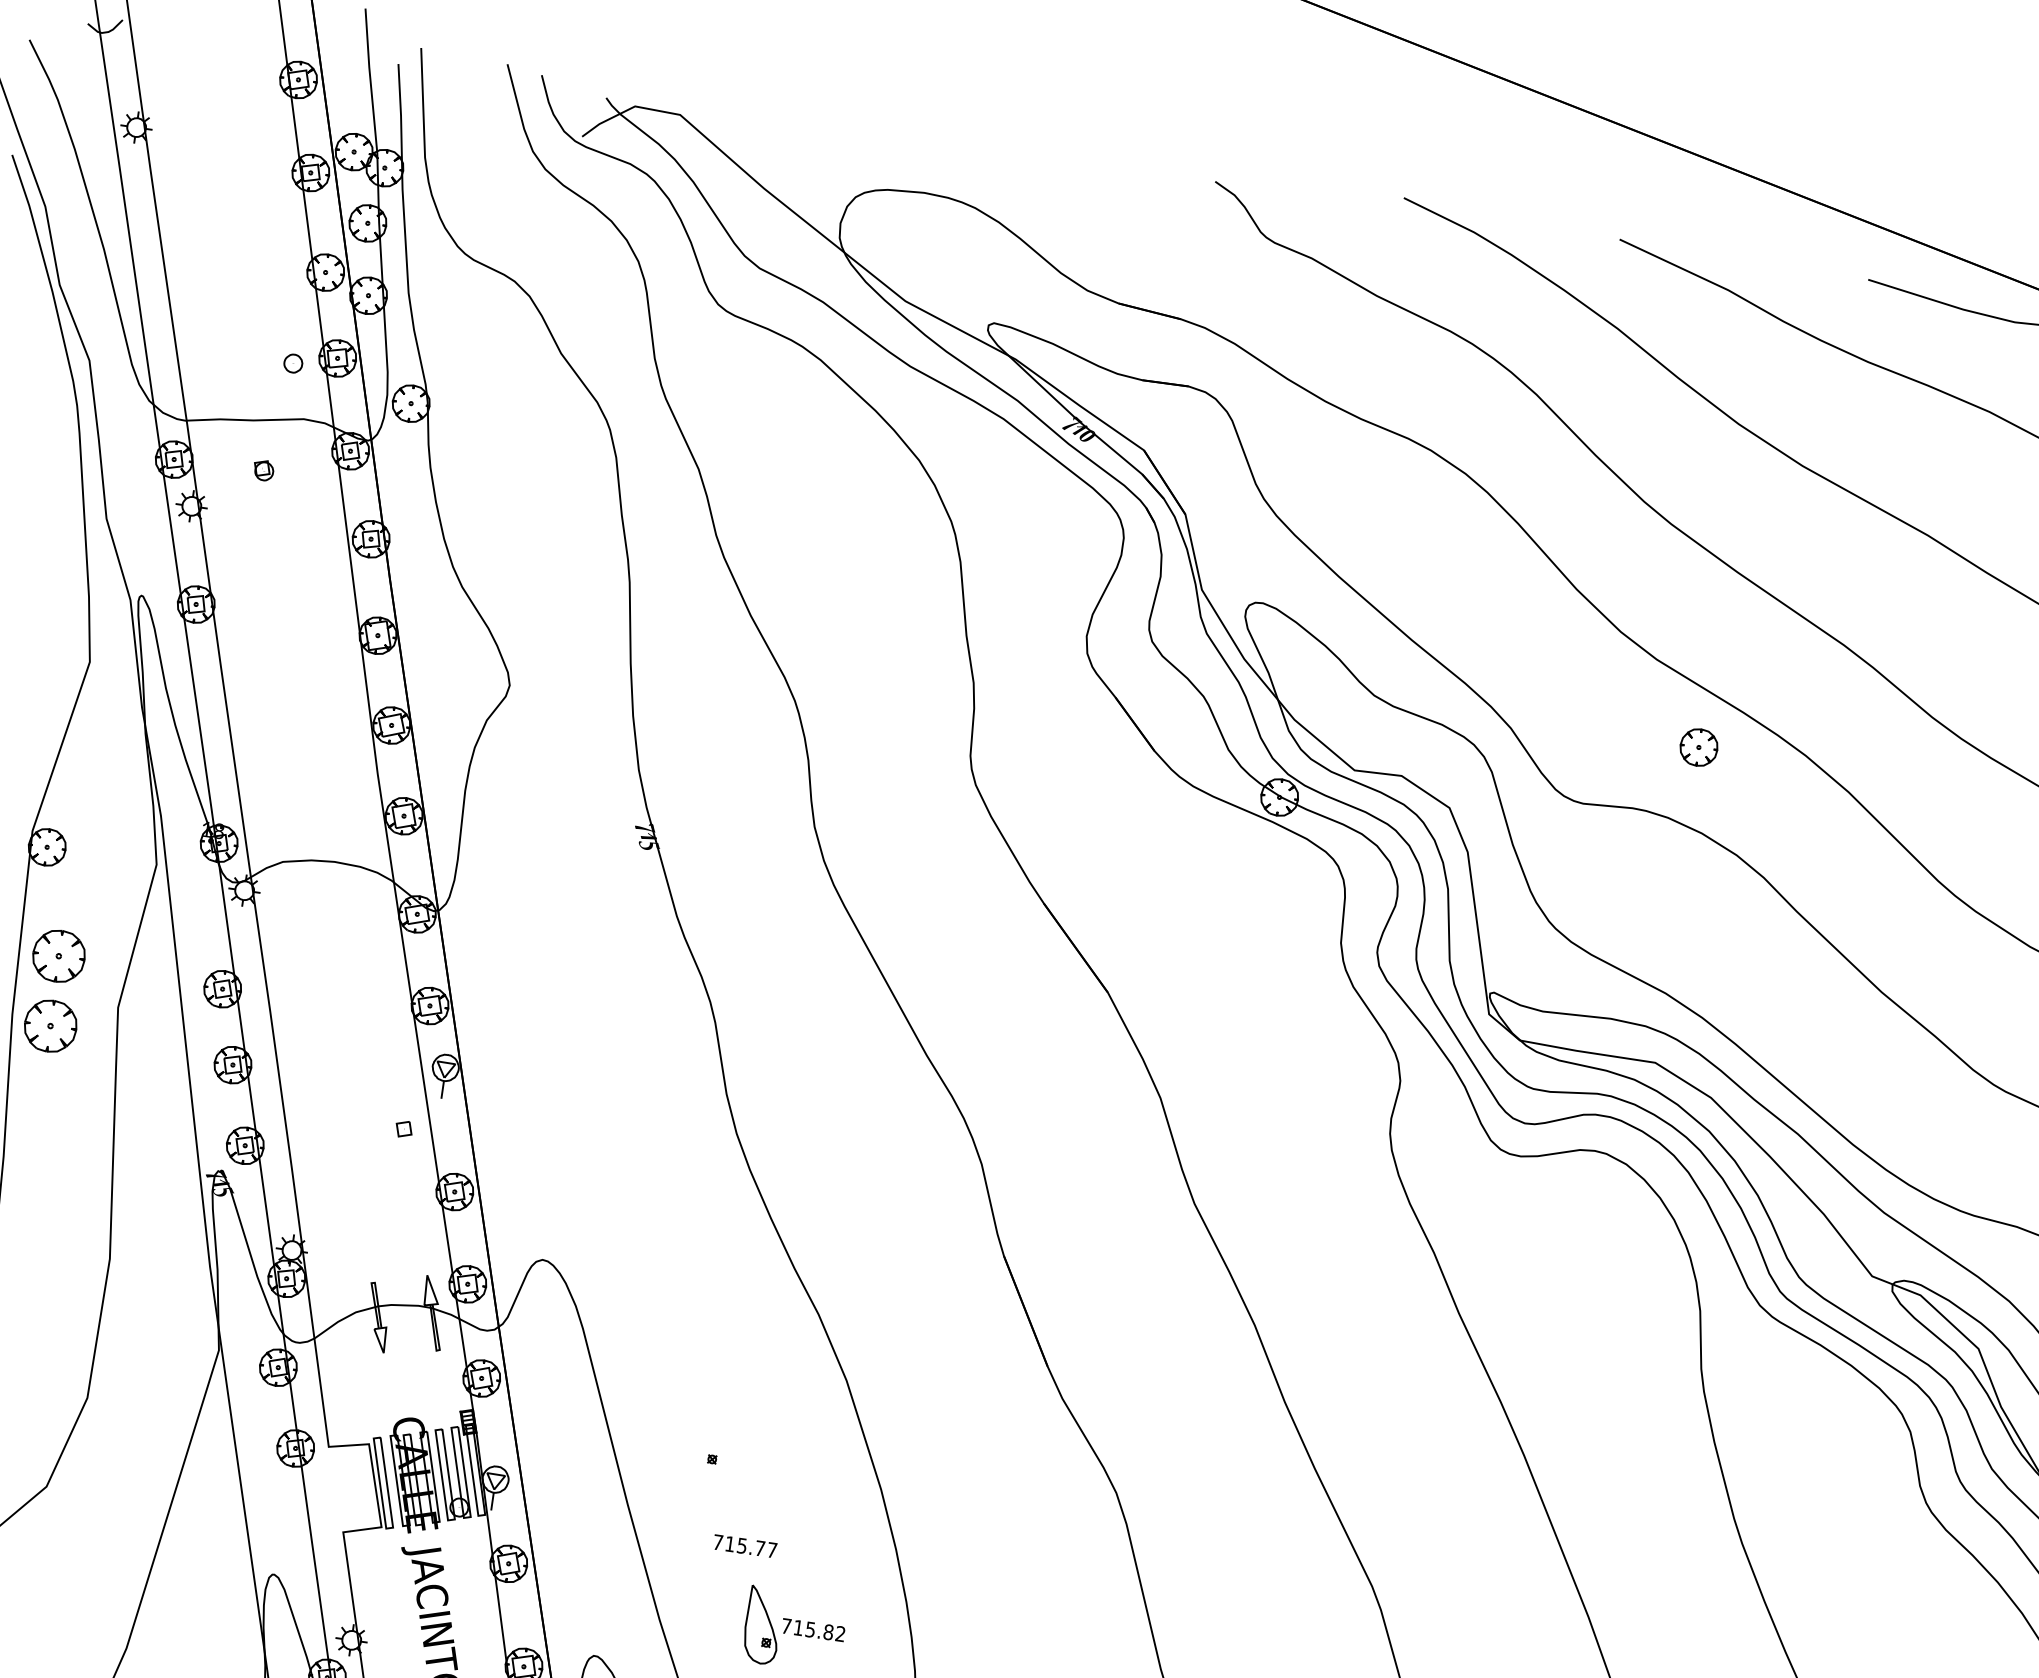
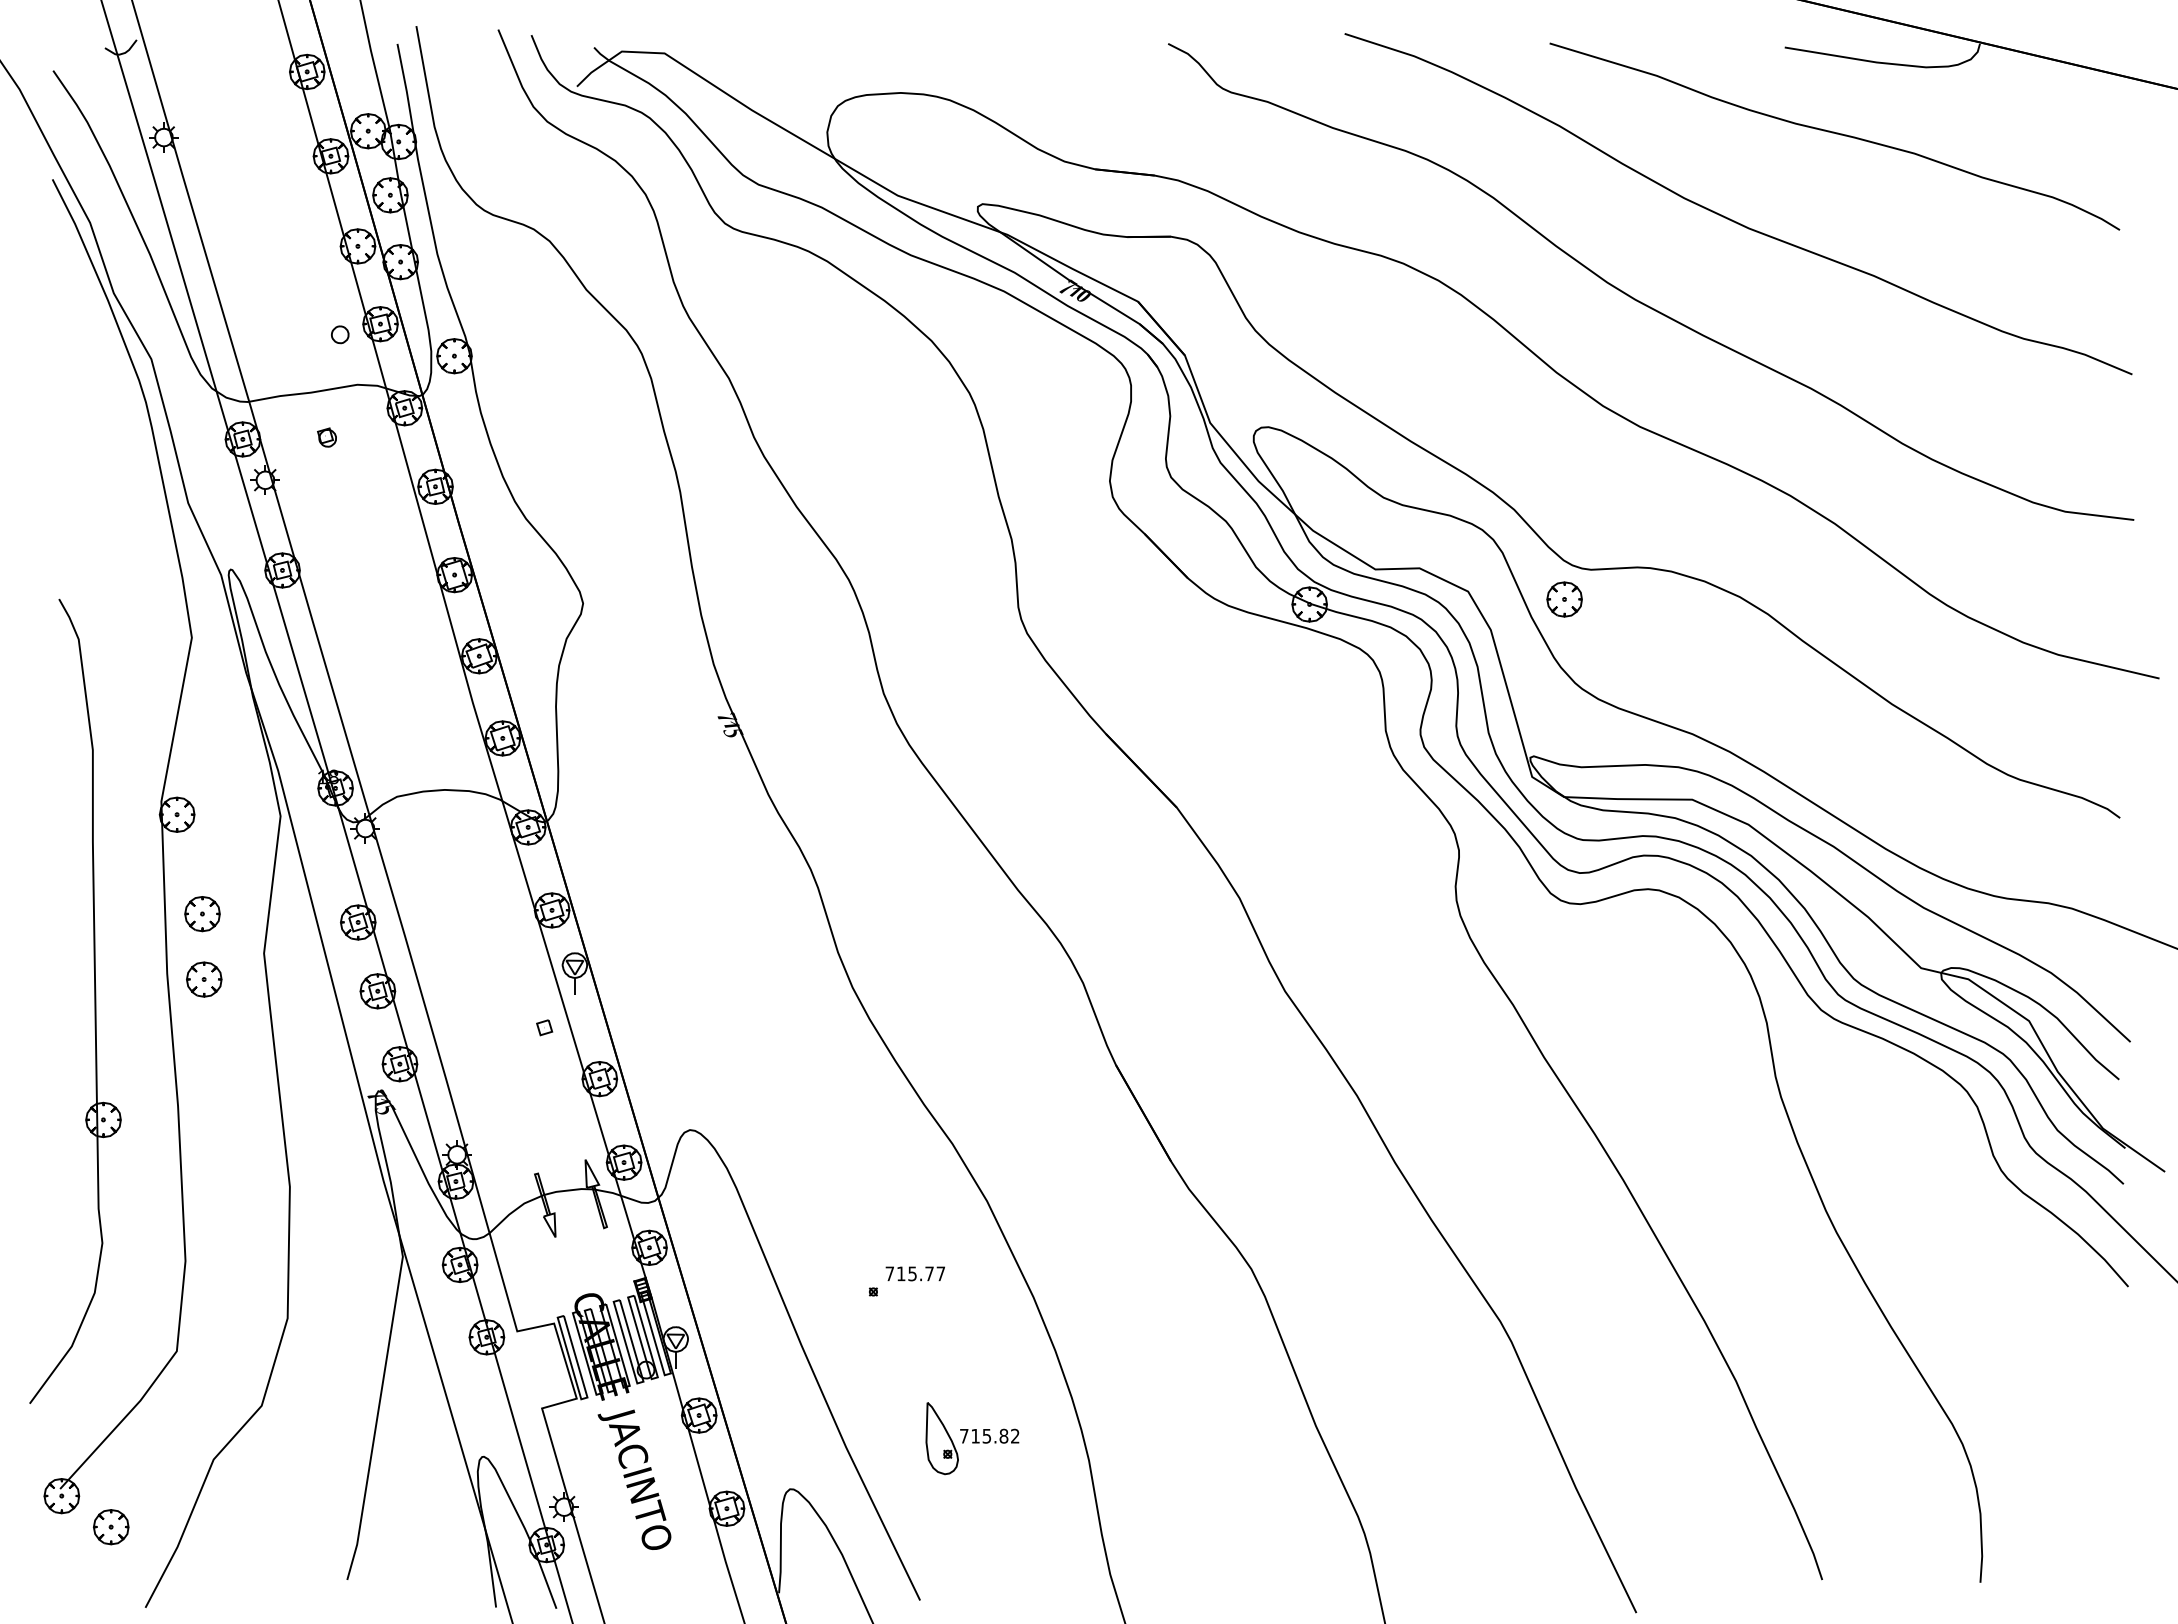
part: (1698, 747) -> (1564, 599), moved
part: (58, 956) -> (202, 914), size x0.71
part: (51, 1026) -> (204, 979), size x0.71
text: (744, 1545) -> (914, 1273), moved

